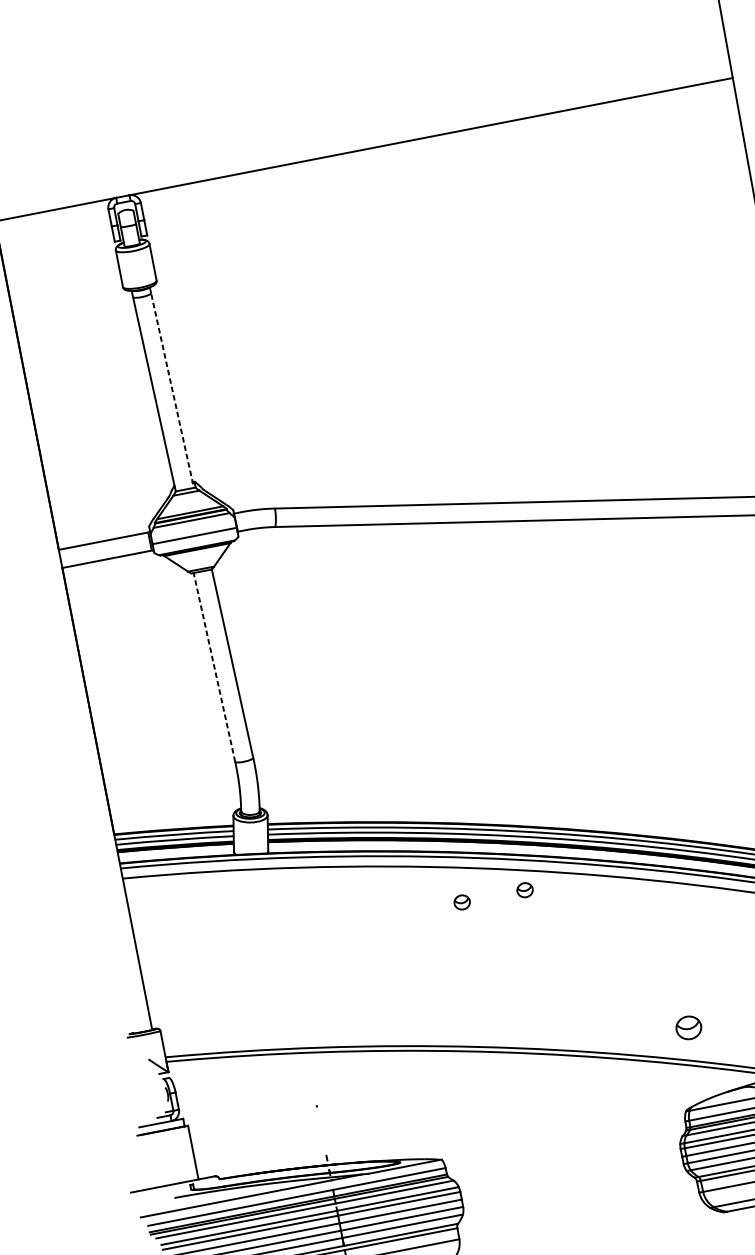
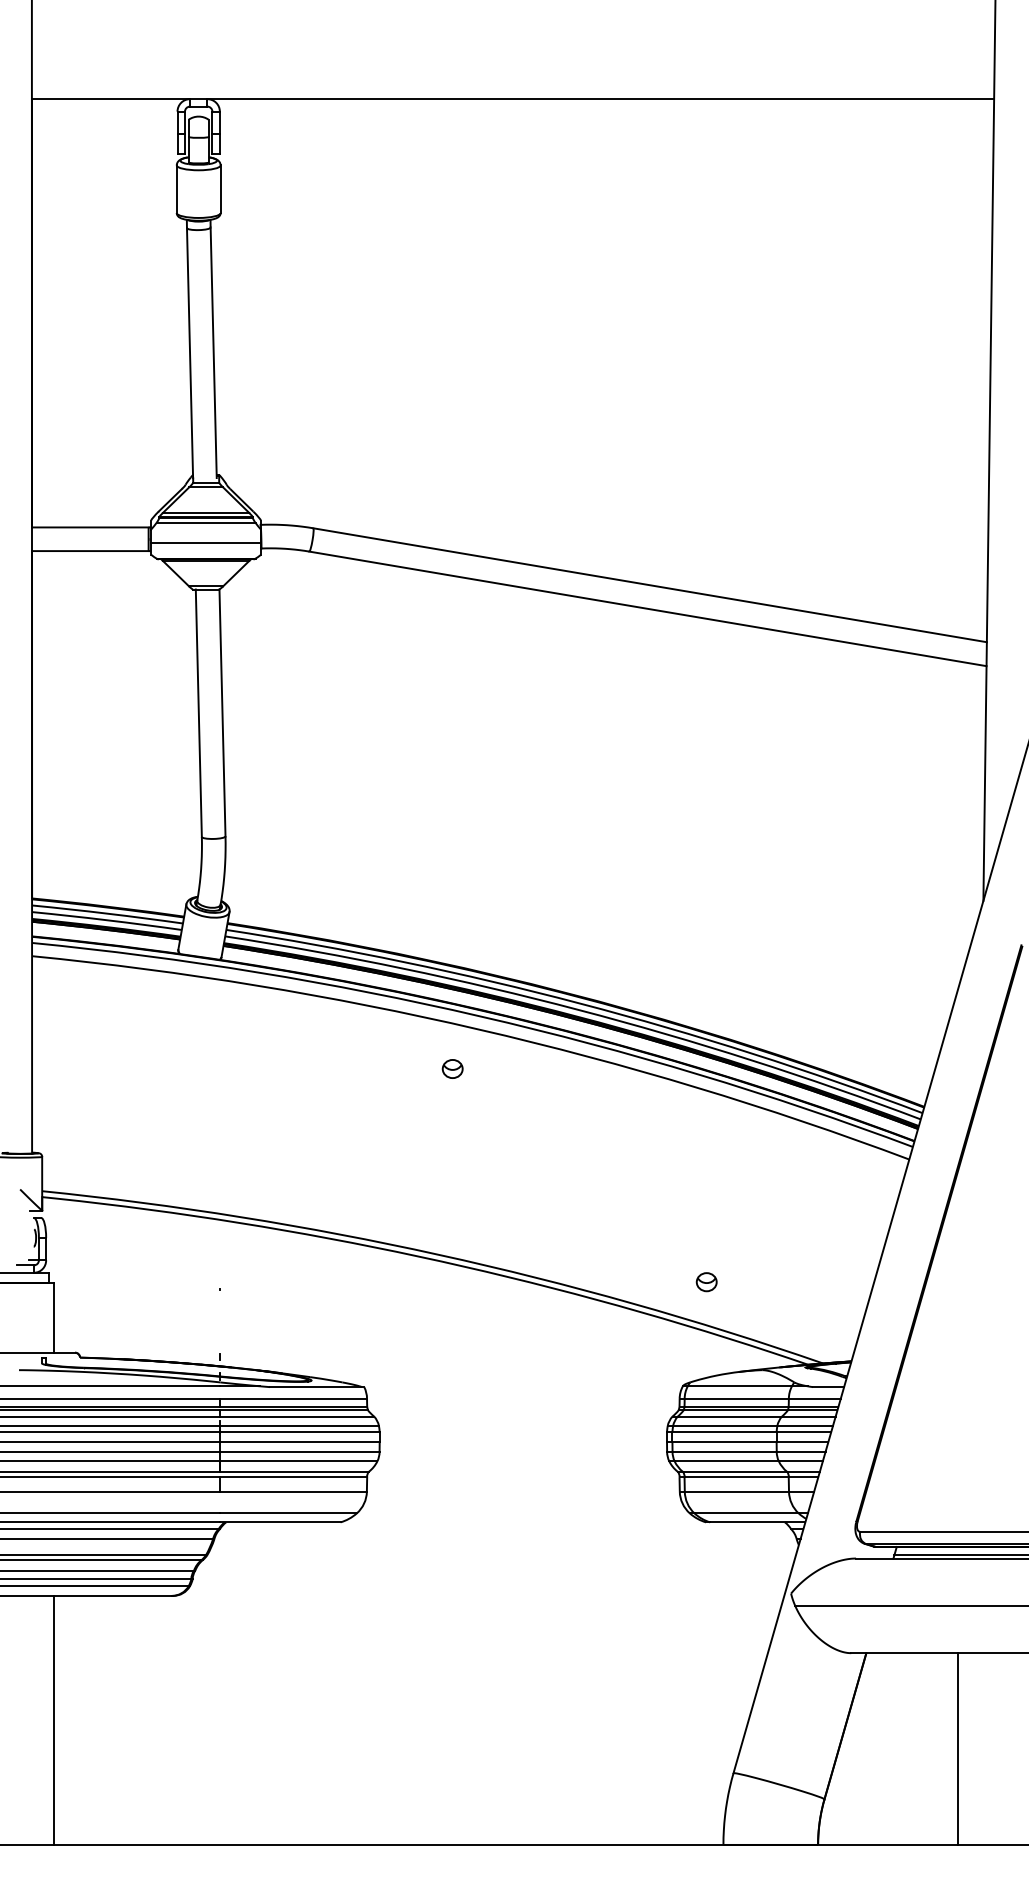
line: (171, 388) -> (213, 352), dashed -> solid
line: (214, 667) -> (198, 713), dashed -> solid
part: (524, 889) -> (534, 1068), removed
part: (688, 1028) -> (706, 1282), size x0.62

